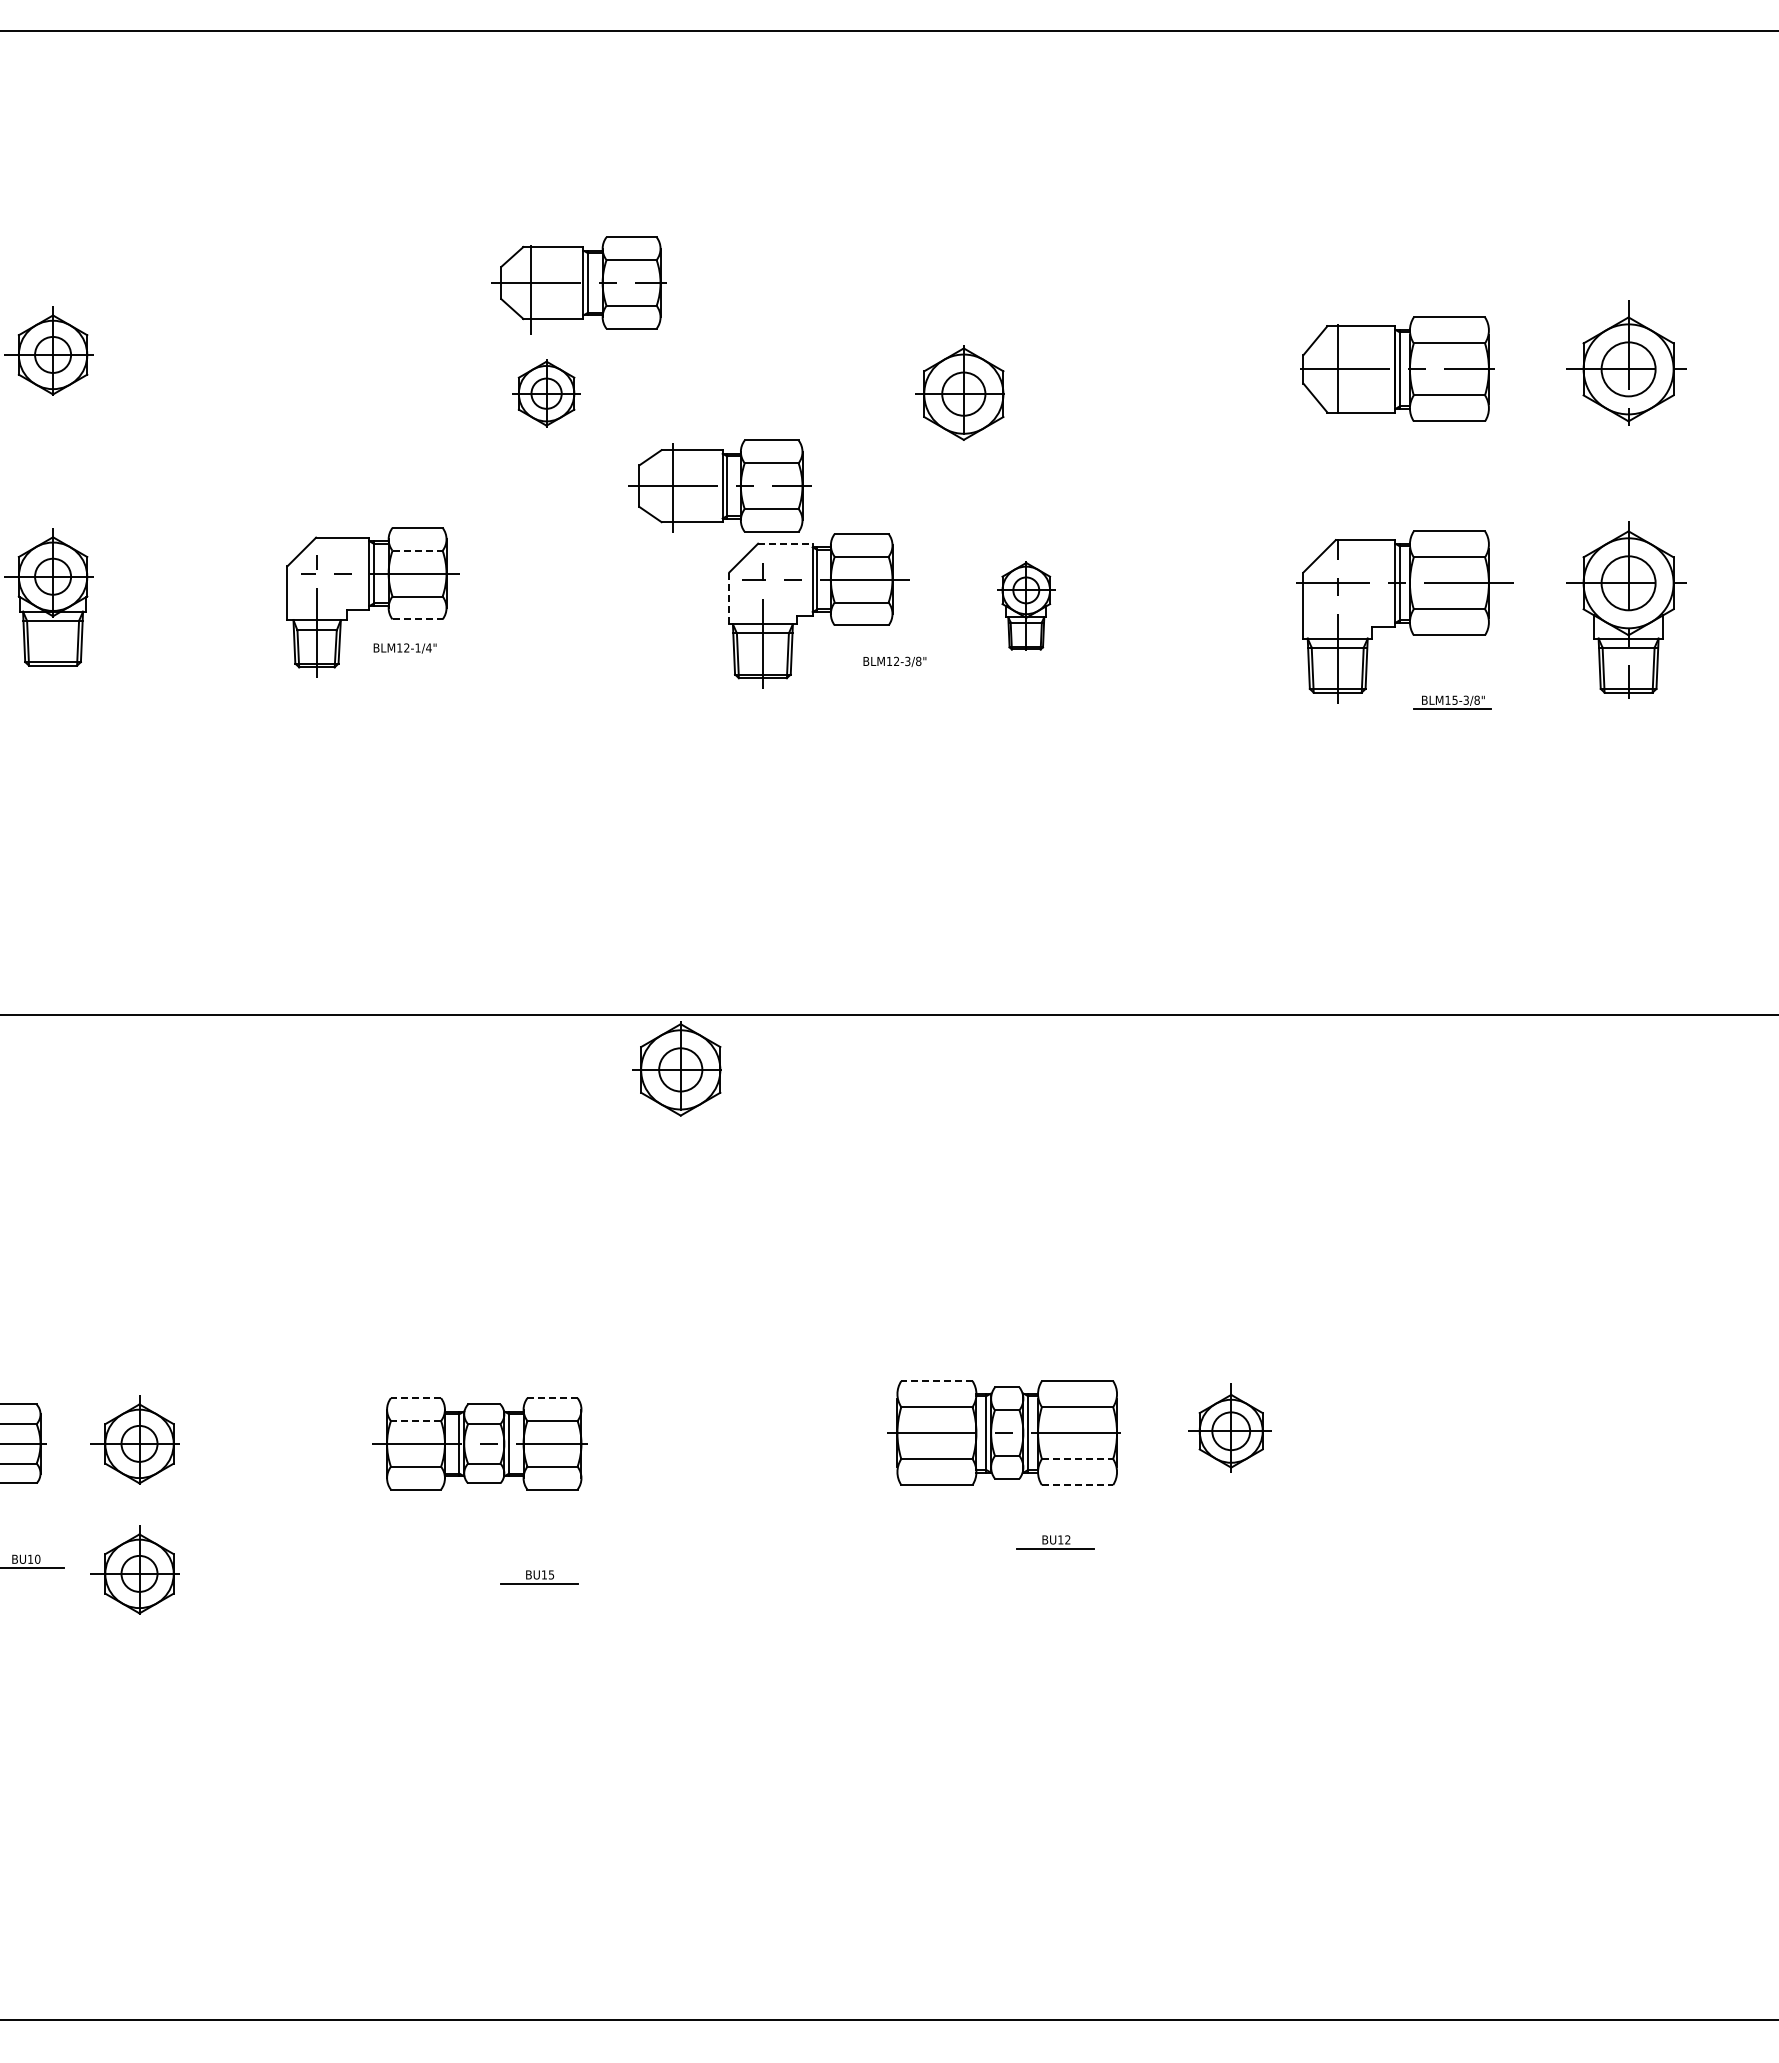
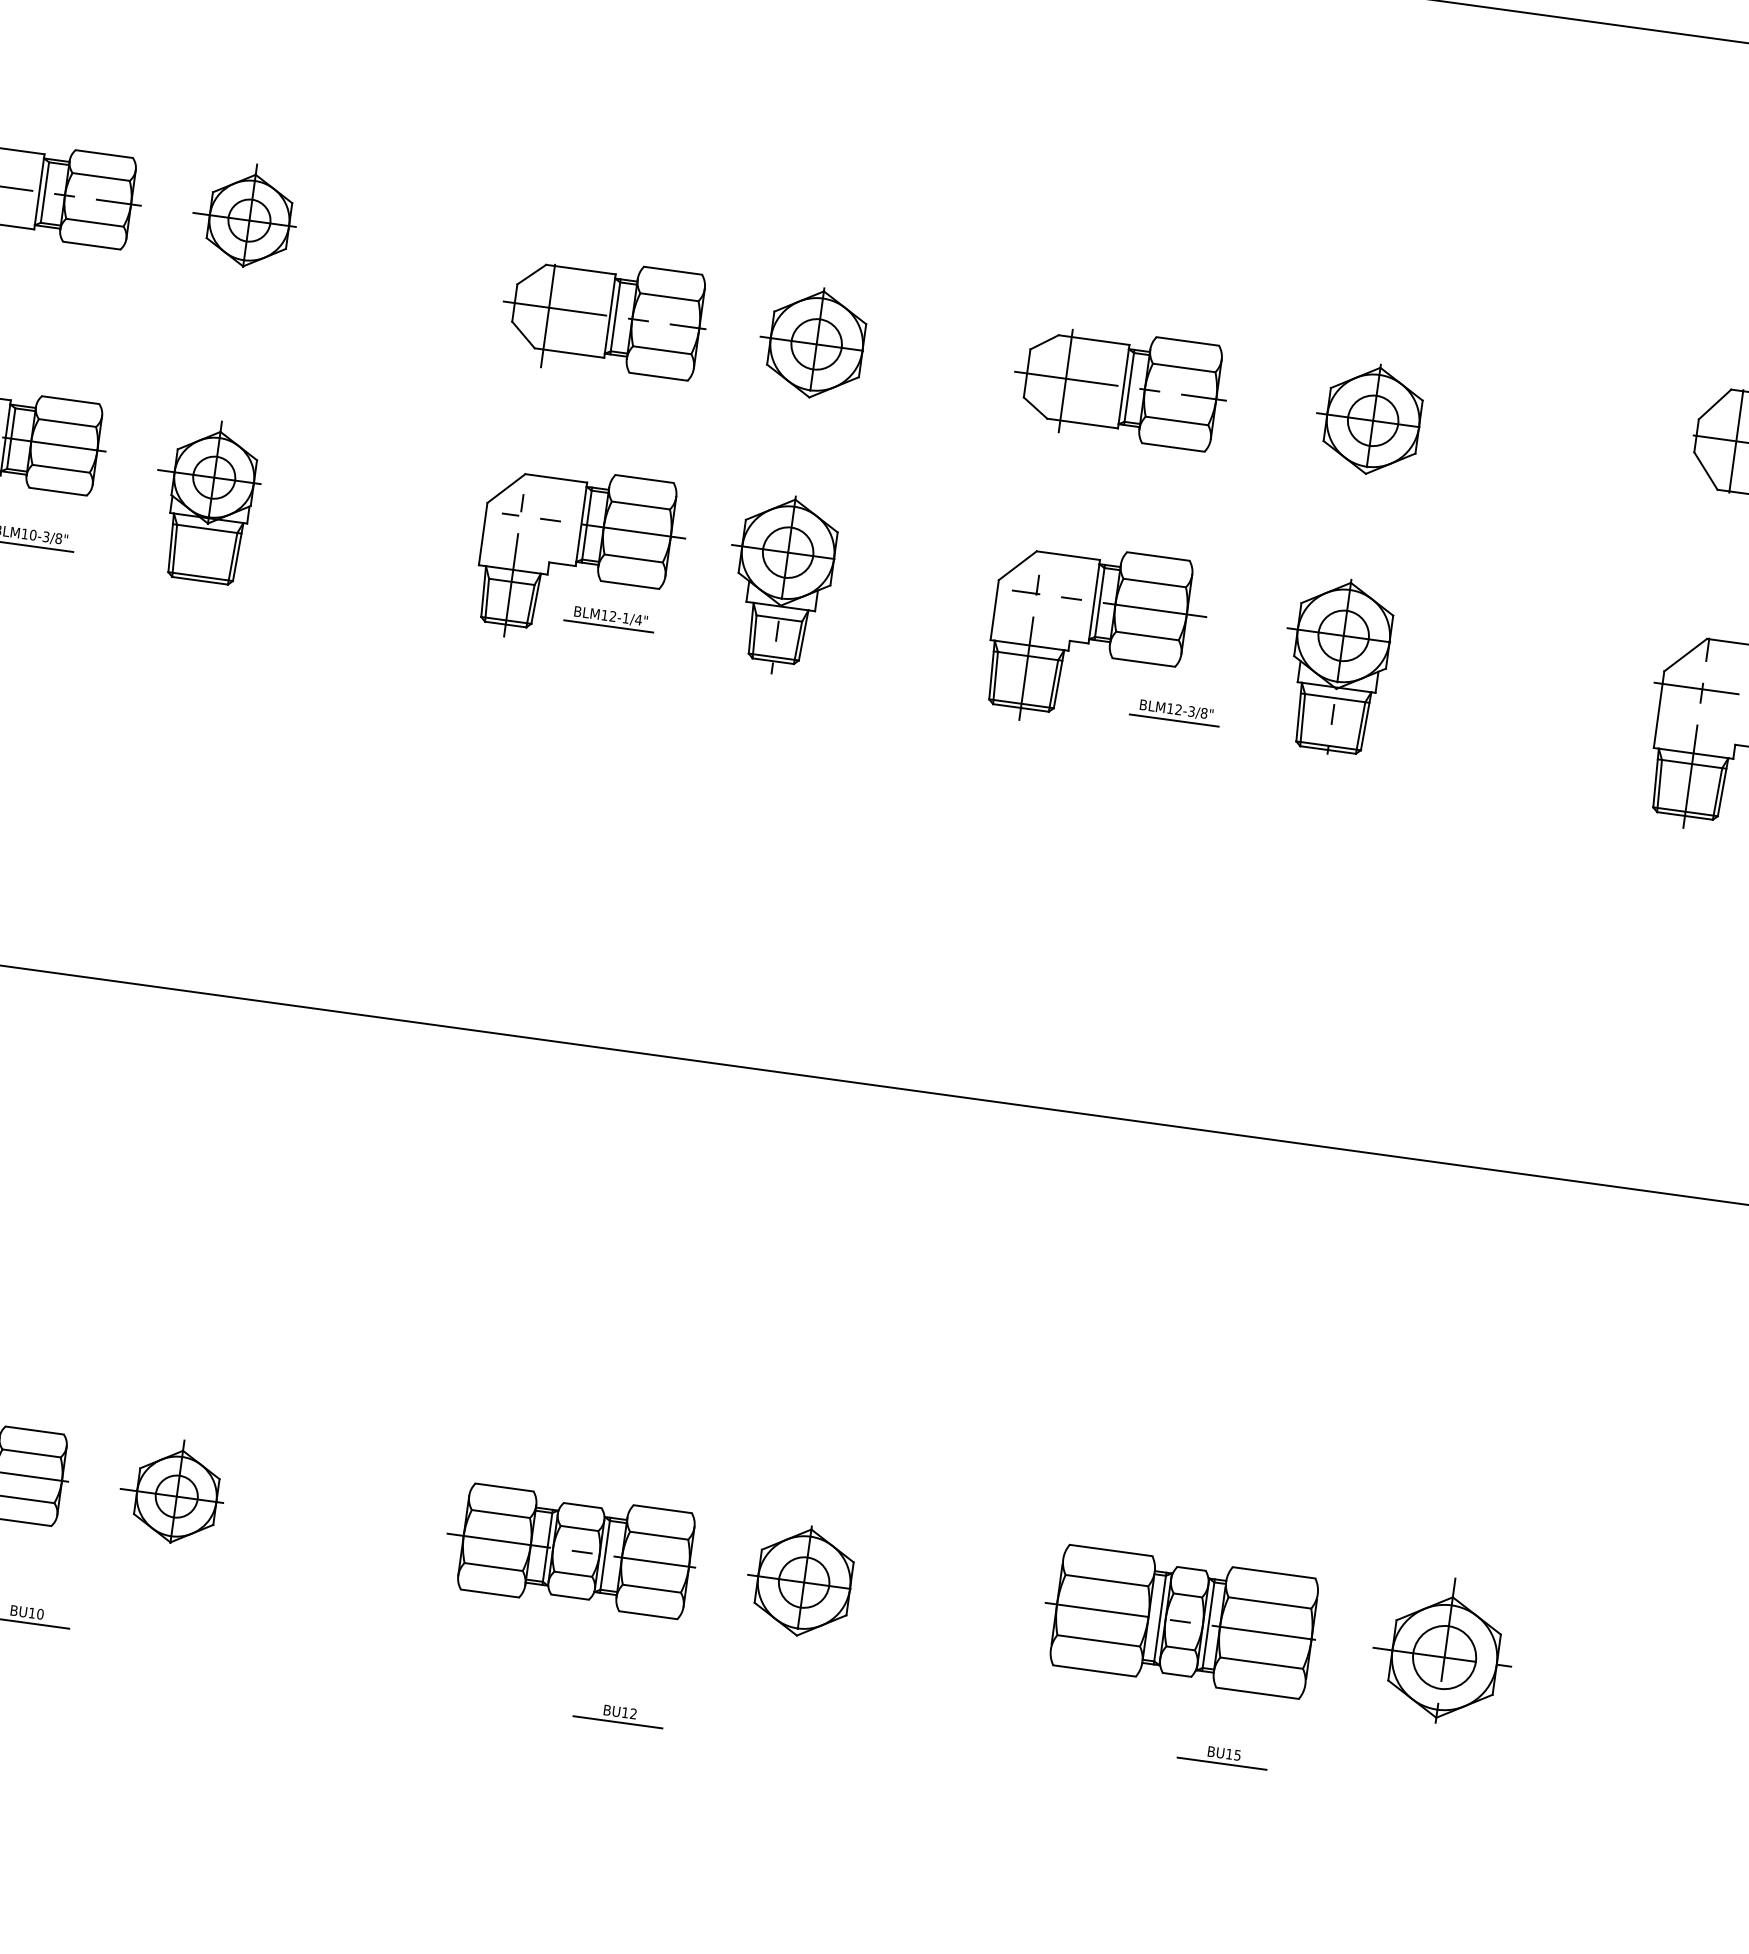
part: (578, 285) -> (603, 318), moved
part: (543, 392) -> (812, 342), size x1.43
part: (959, 392) -> (1368, 418), moved
part: (719, 485) -> (1120, 385), moved
line: (785, 543) -> (1068, 555), dashed -> solid
line: (418, 550) -> (642, 505), dashed -> solid
line: (729, 598) -> (994, 610), dashed -> solid
part: (543, 601) -> (778, 584), added
part: (1023, 606) -> (1334, 666), size x1.67
line: (418, 619) -> (631, 585), dashed -> solid
line: (404, 656) -> (608, 625), added
line: (893, 671) -> (1173, 720), added
part: (676, 1068) -> (799, 1580), moved
line: (936, 1381) -> (1110, 1550), dashed -> solid
line: (415, 1398) -> (503, 1487), dashed -> solid
line: (553, 1398) -> (663, 1509), dashed -> solid
line: (415, 1421) -> (500, 1514), dashed -> solid
part: (1229, 1426) -> (1443, 1649), size x1.43
line: (1077, 1459) -> (1261, 1663), dashed -> solid
line: (1077, 1485) -> (1257, 1693), dashed -> solid
text: (1067, 1539) -> (1237, 1754), BU12 -> BU15
part: (134, 1569) -> (151, 1641), removed
text: (551, 1574) -> (633, 1713), BU15 -> BU12

